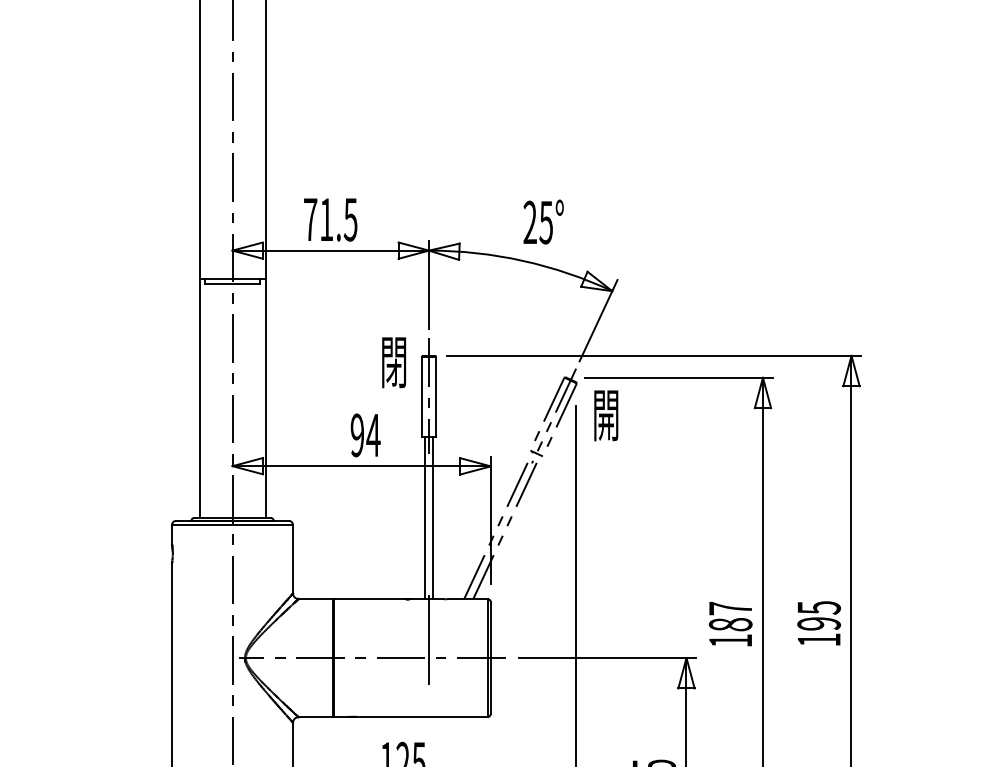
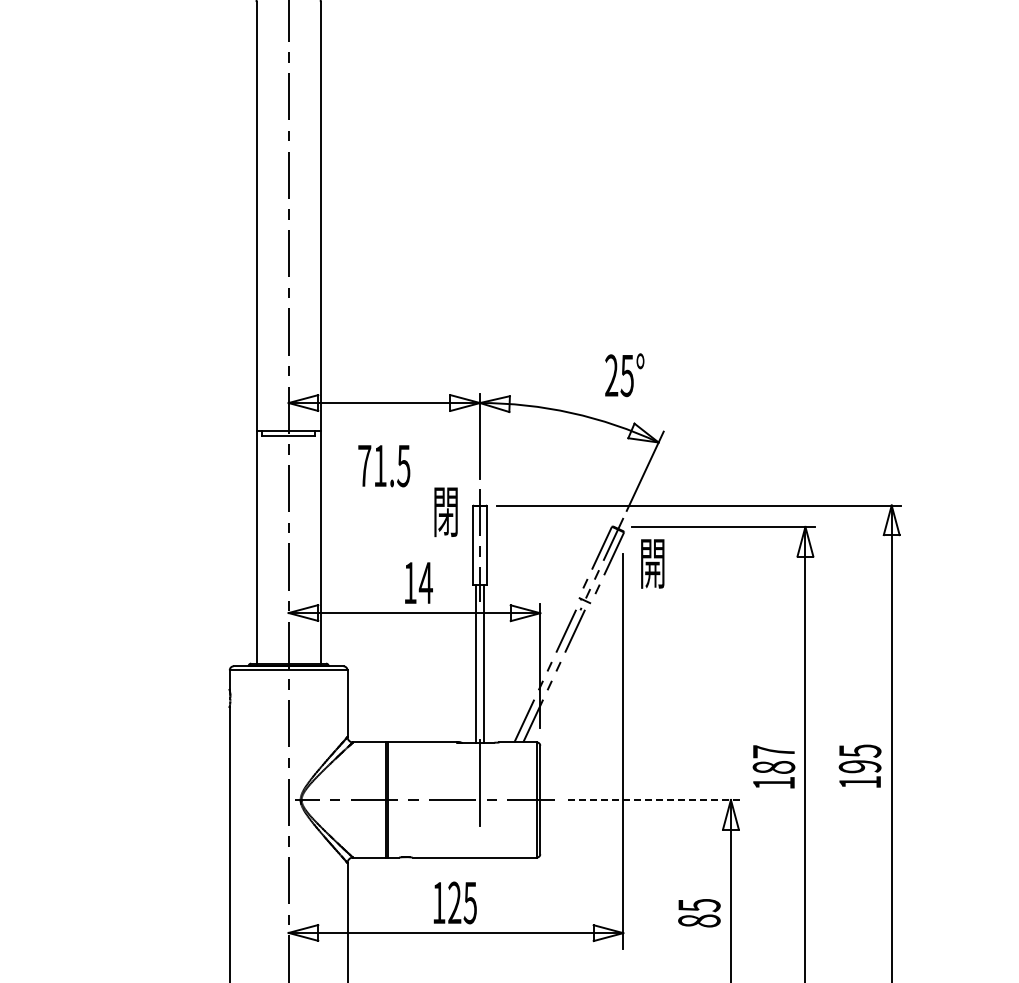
text: (330, 220) -> (384, 466), moved
text: (543, 222) -> (624, 375), moved
text: (356, 434) -> (409, 582), 94 -> 14
line: (608, 658) -> (654, 800), solid -> dashed

